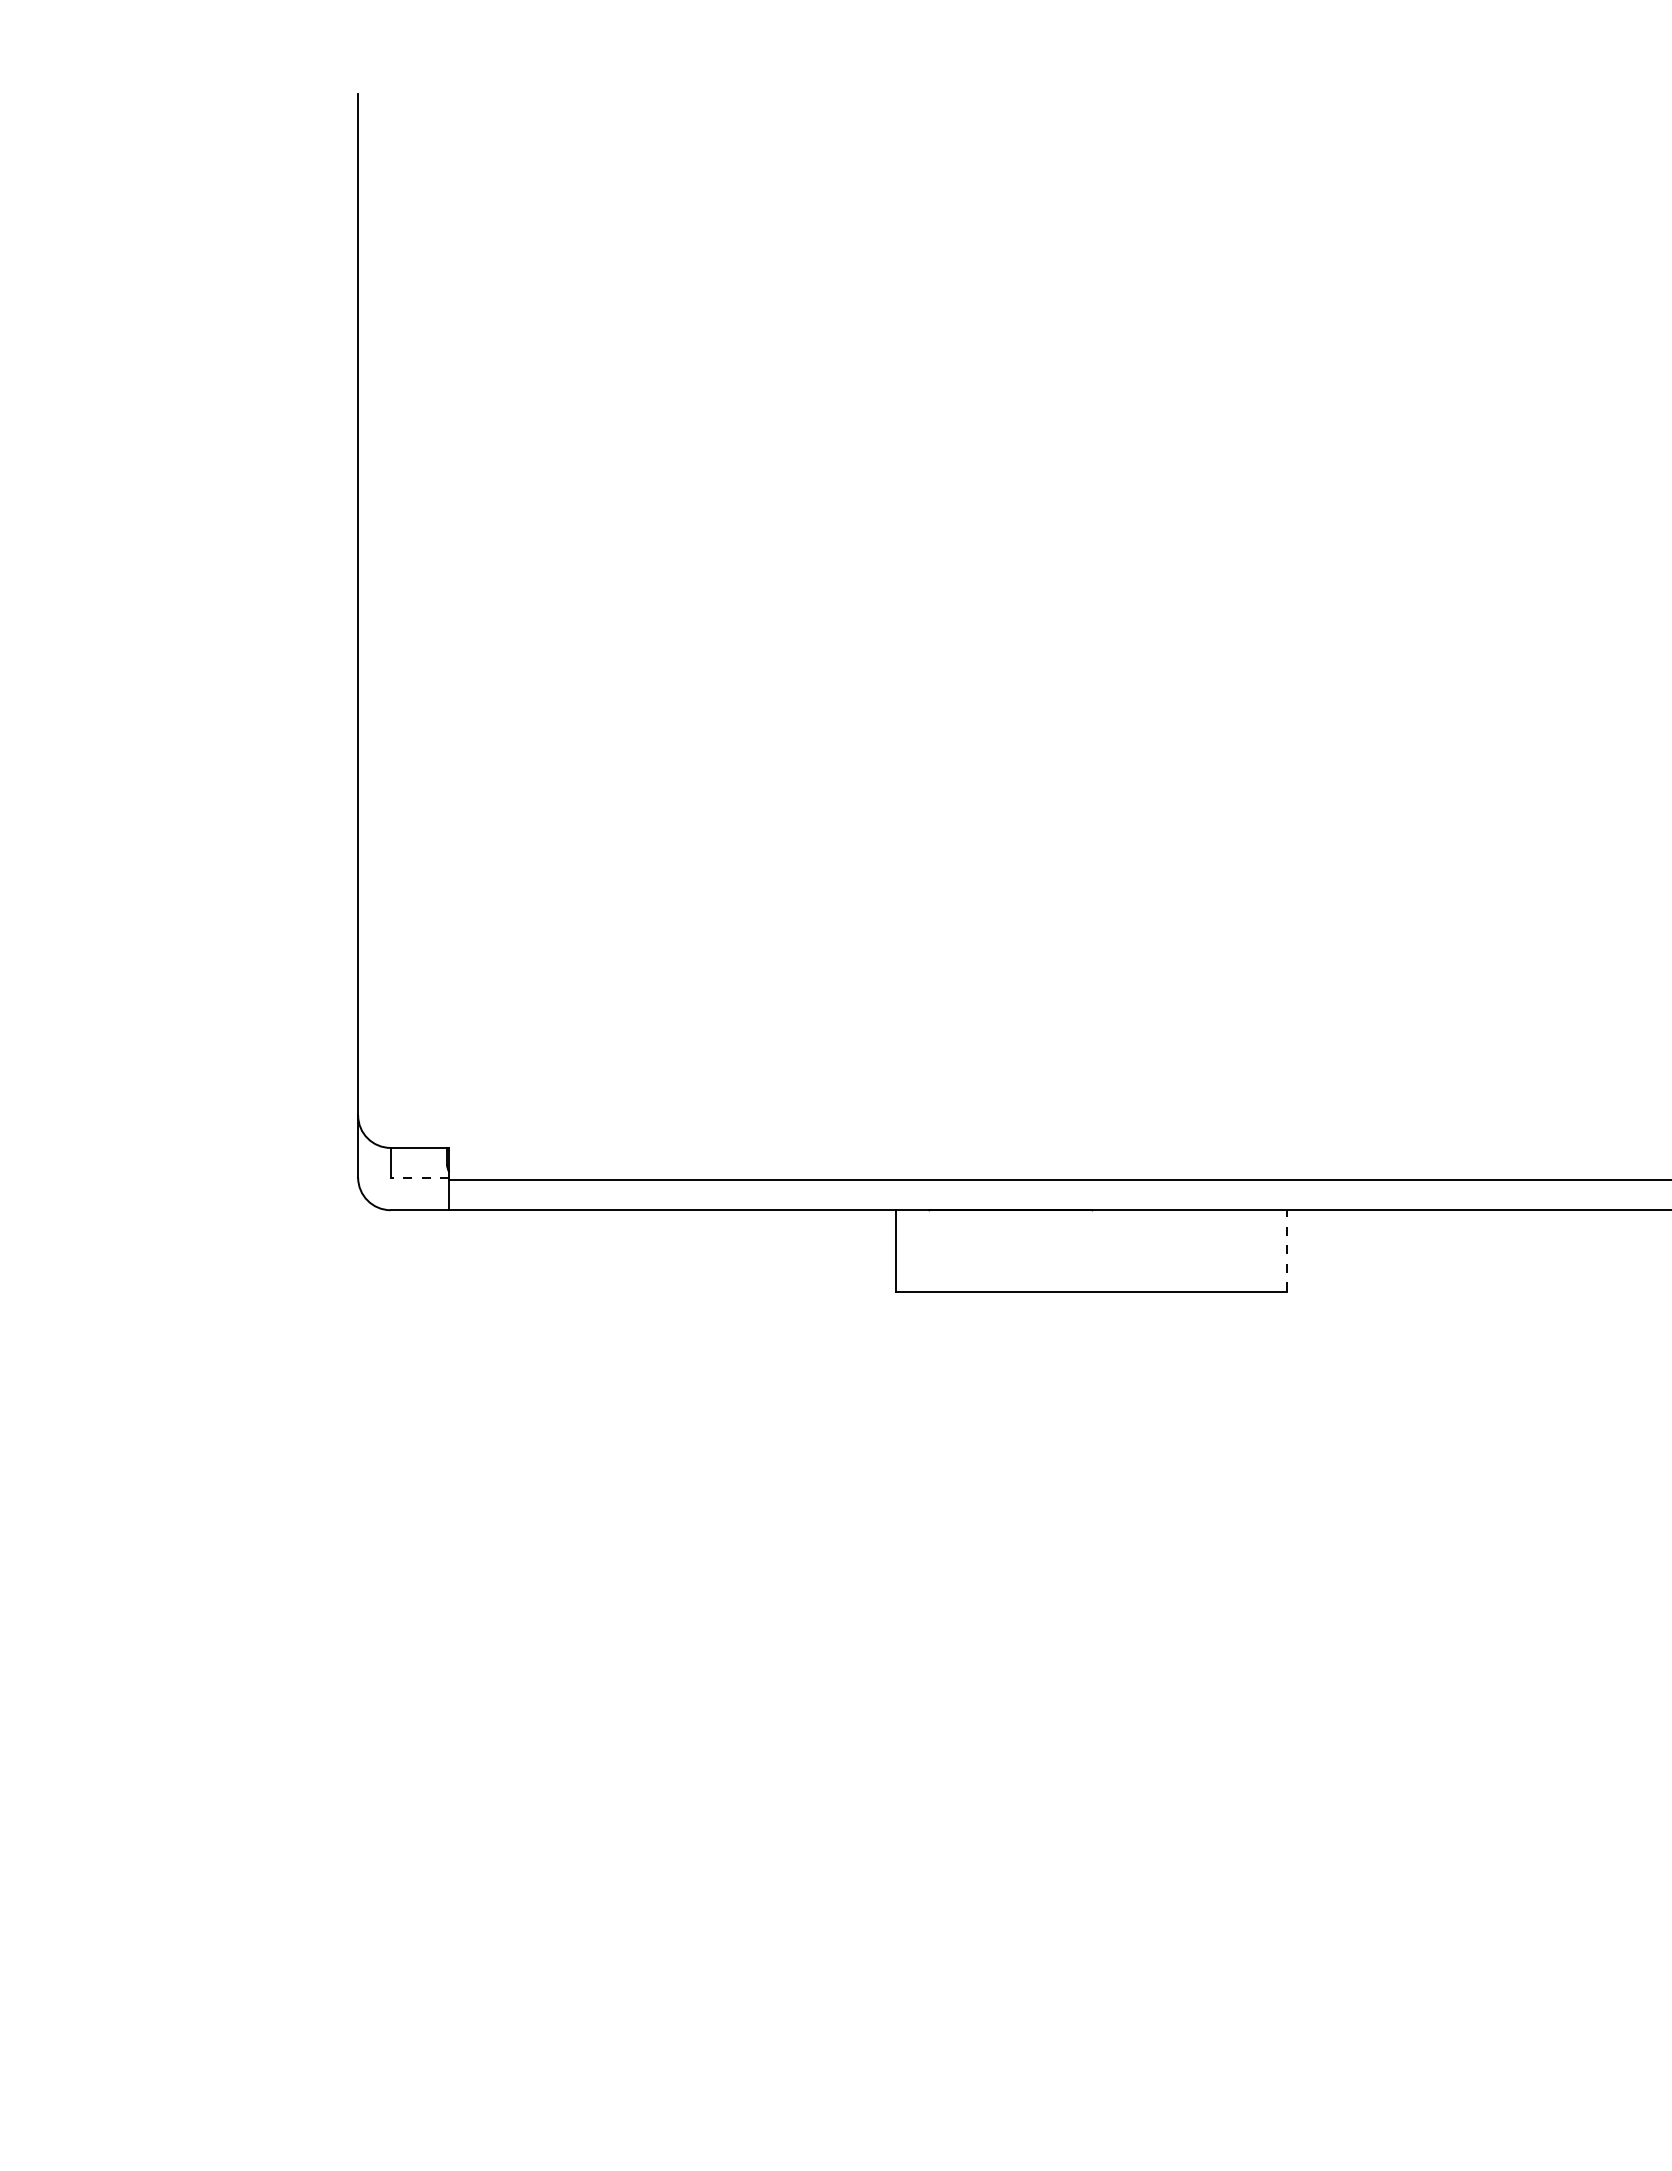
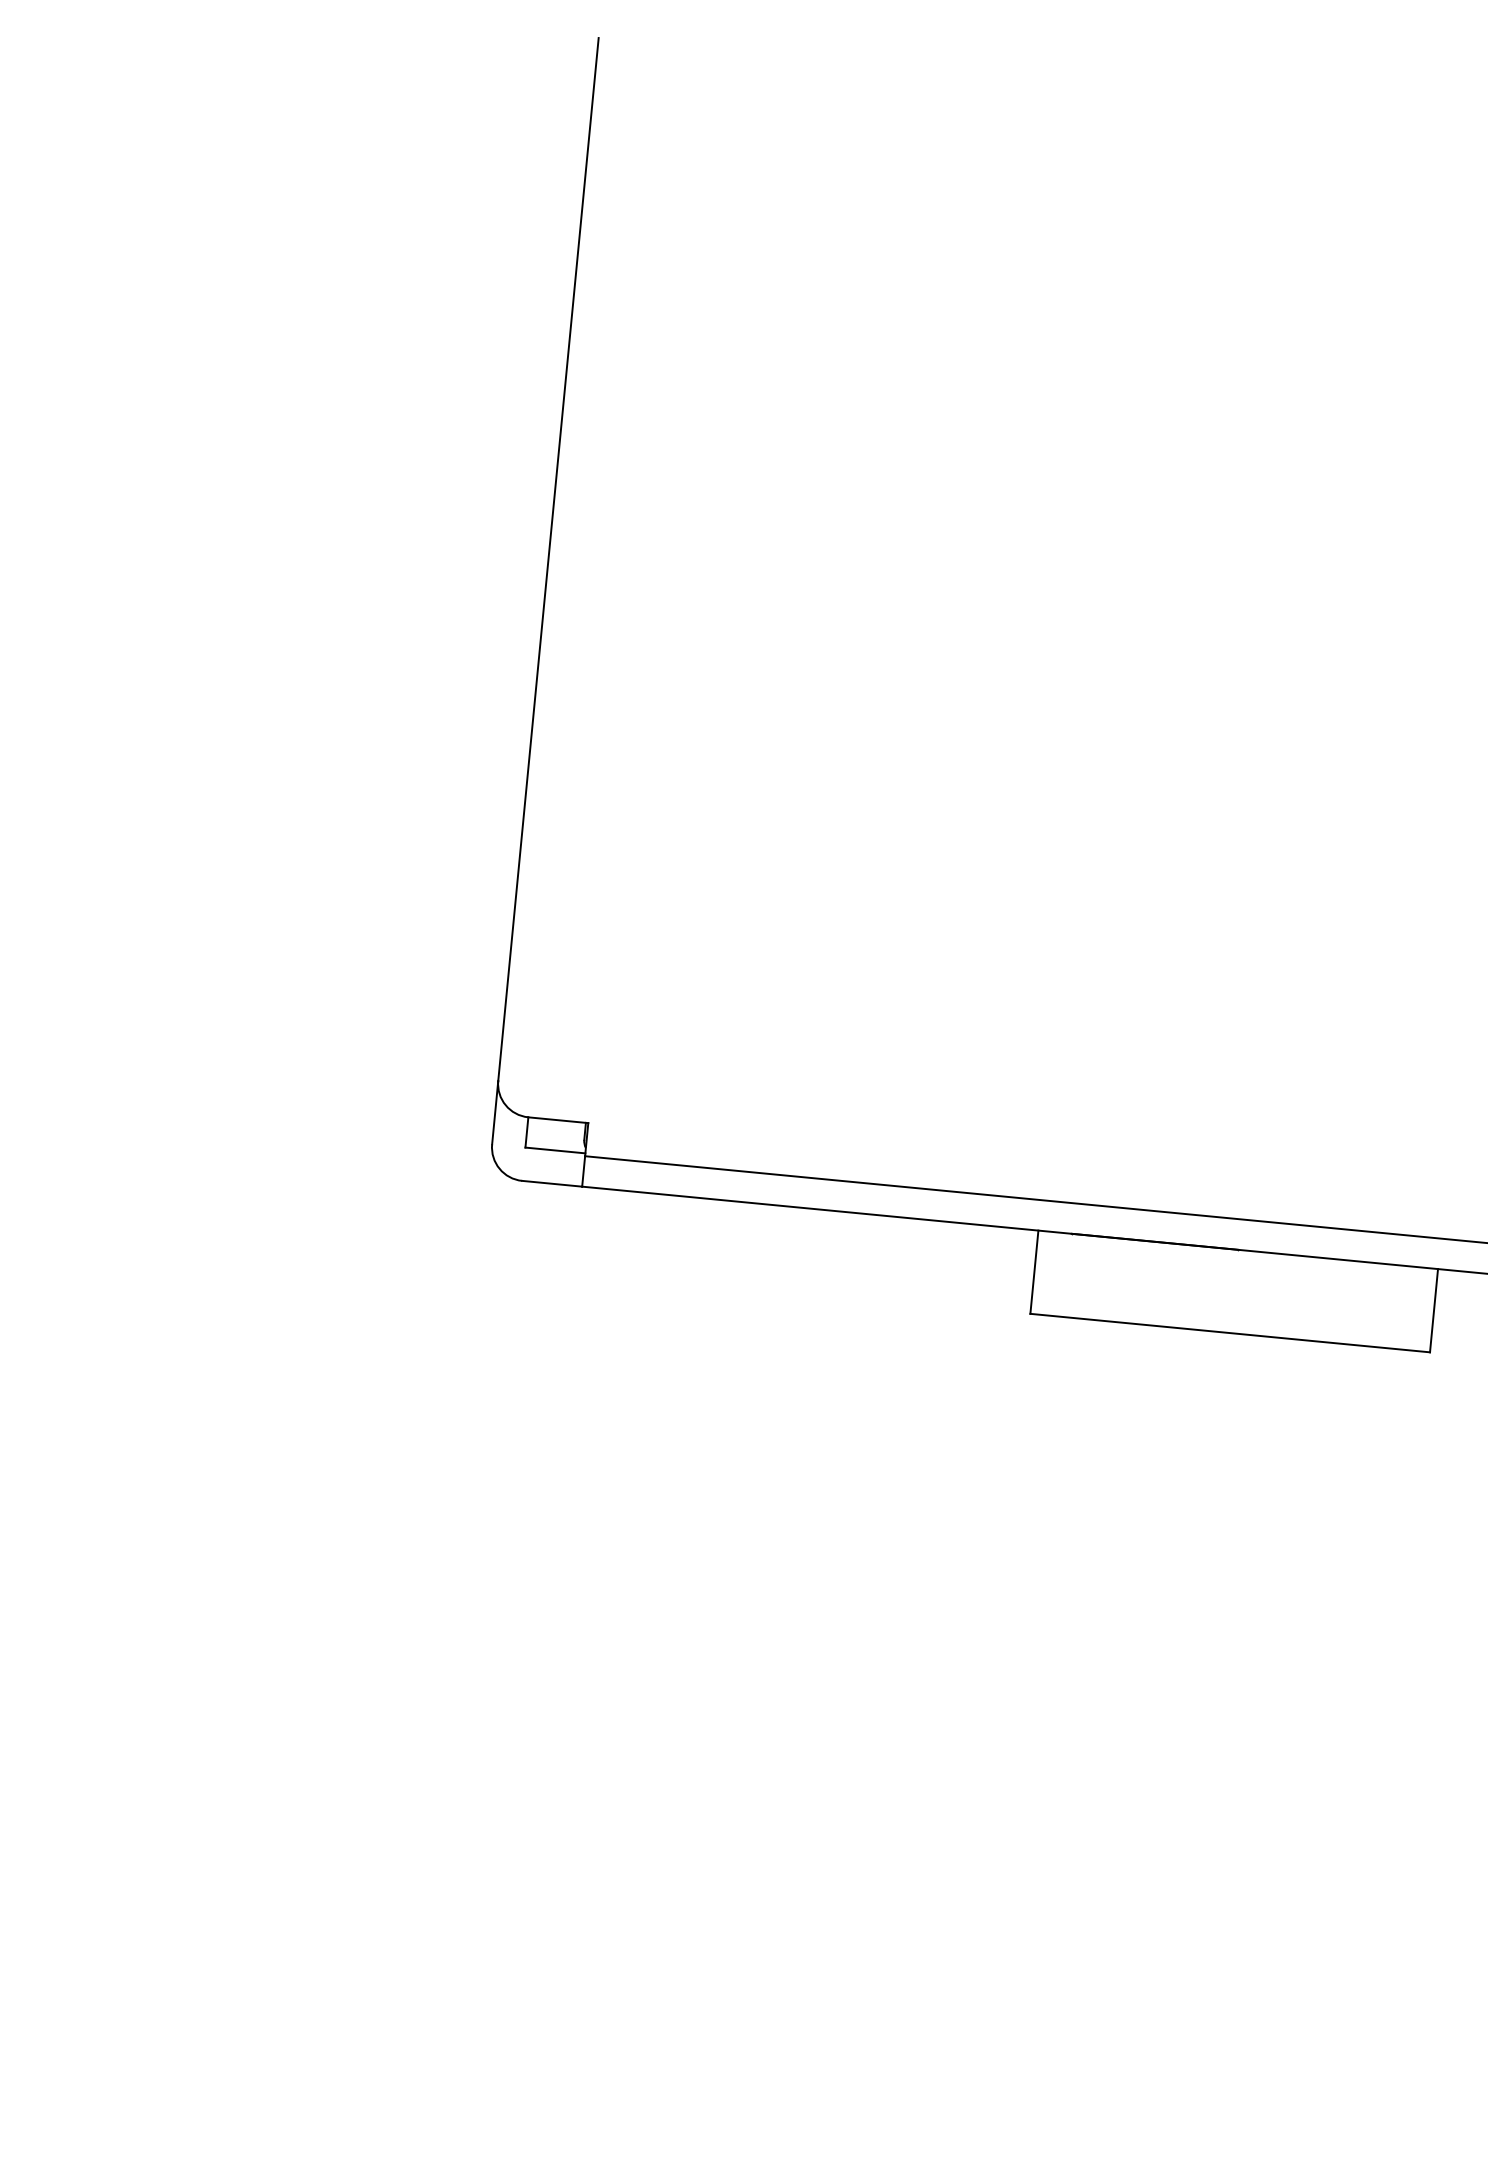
line: (419, 1177) -> (554, 1150), dashed -> solid
line: (1287, 1250) -> (1434, 1310), dashed -> solid

